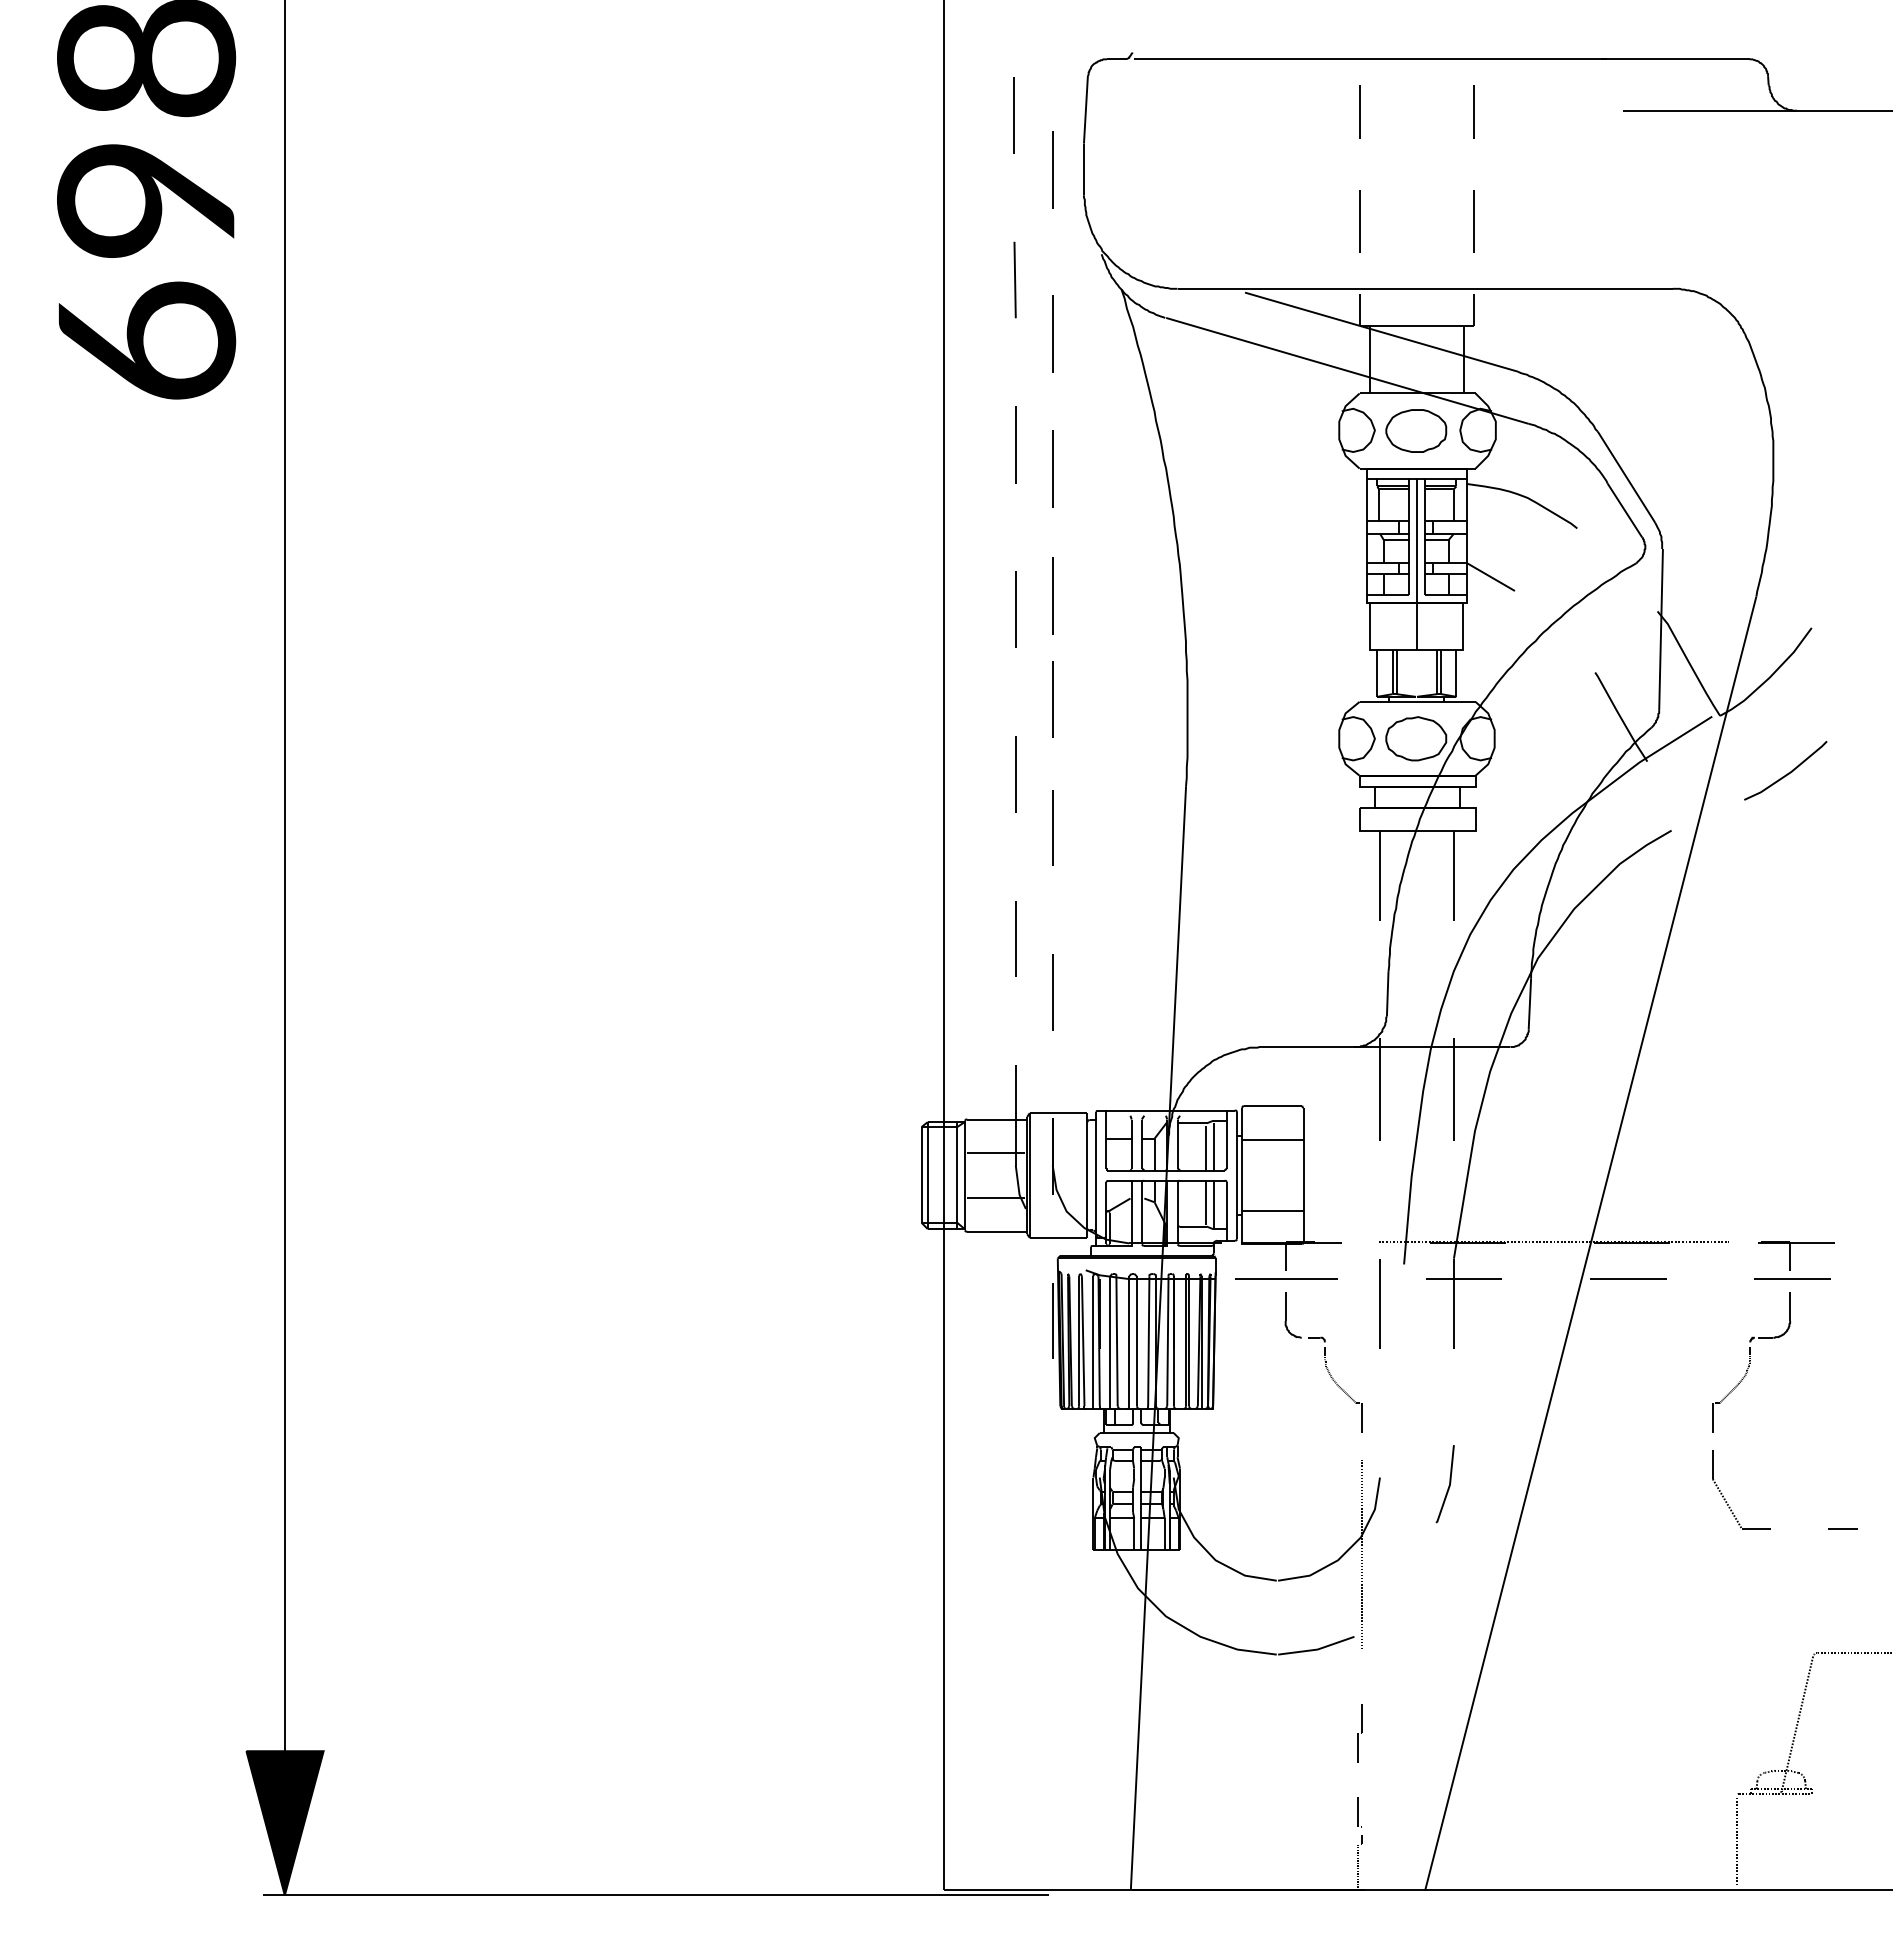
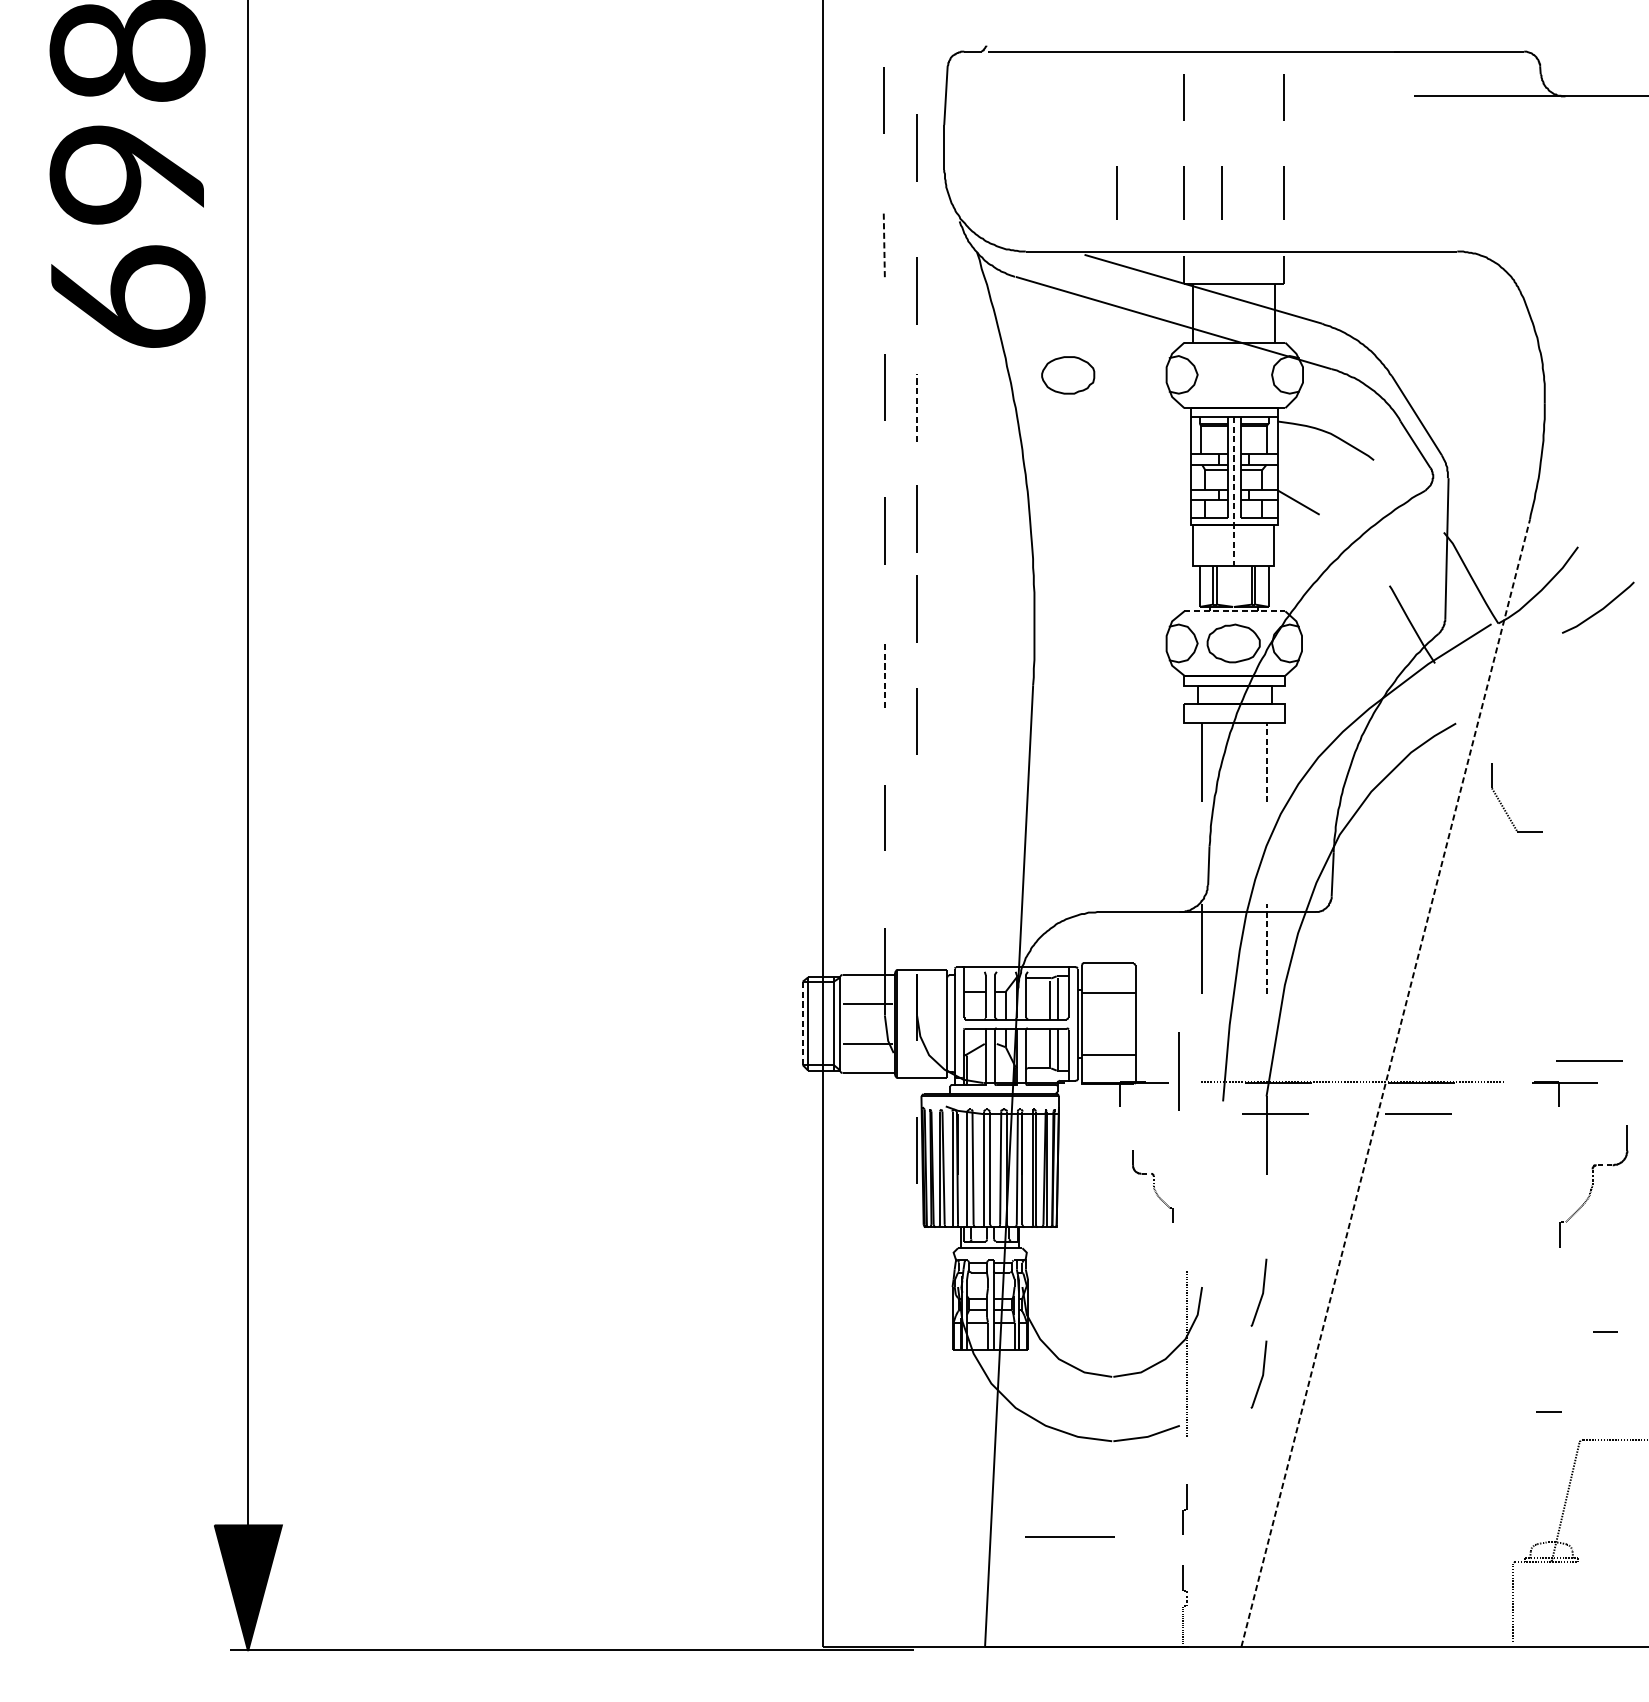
line: (1281, 221) -> (1116, 192), added
line: (1402, 221) -> (1221, 192), added
line: (1015, 279) -> (884, 243), solid -> dashed
part: (1416, 430) -> (1068, 374), moved
line: (1052, 468) -> (916, 408), solid -> dashed
line: (1416, 564) -> (1233, 491), solid -> dashed
line: (1417, 701) -> (1234, 611), solid -> dashed
line: (1788, 772) -> (1600, 609), moved
line: (1015, 774) -> (884, 674), solid -> dashed
line: (1453, 875) -> (1266, 762), solid -> dashed
line: (1052, 992) -> (916, 864), removed
line: (1453, 1089) -> (1266, 948), solid -> dashed
line: (921, 1174) -> (802, 1023), solid -> dashed
line: (1590, 1243) -> (1385, 1083), solid -> dashed
line: (1286, 1278) -> (1070, 1536), moved
line: (1792, 1278) -> (1589, 1060), moved
line: (1379, 1303) -> (1179, 1070), moved
part: (1323, 1362) -> (1152, 1186), size x0.6
part: (1751, 1362) -> (1593, 1186), moved
part: (1725, 1498) -> (1503, 805), moved
line: (1448, 1579) -> (1261, 1375), added
line: (1777, 1620) -> (1548, 1411), added

